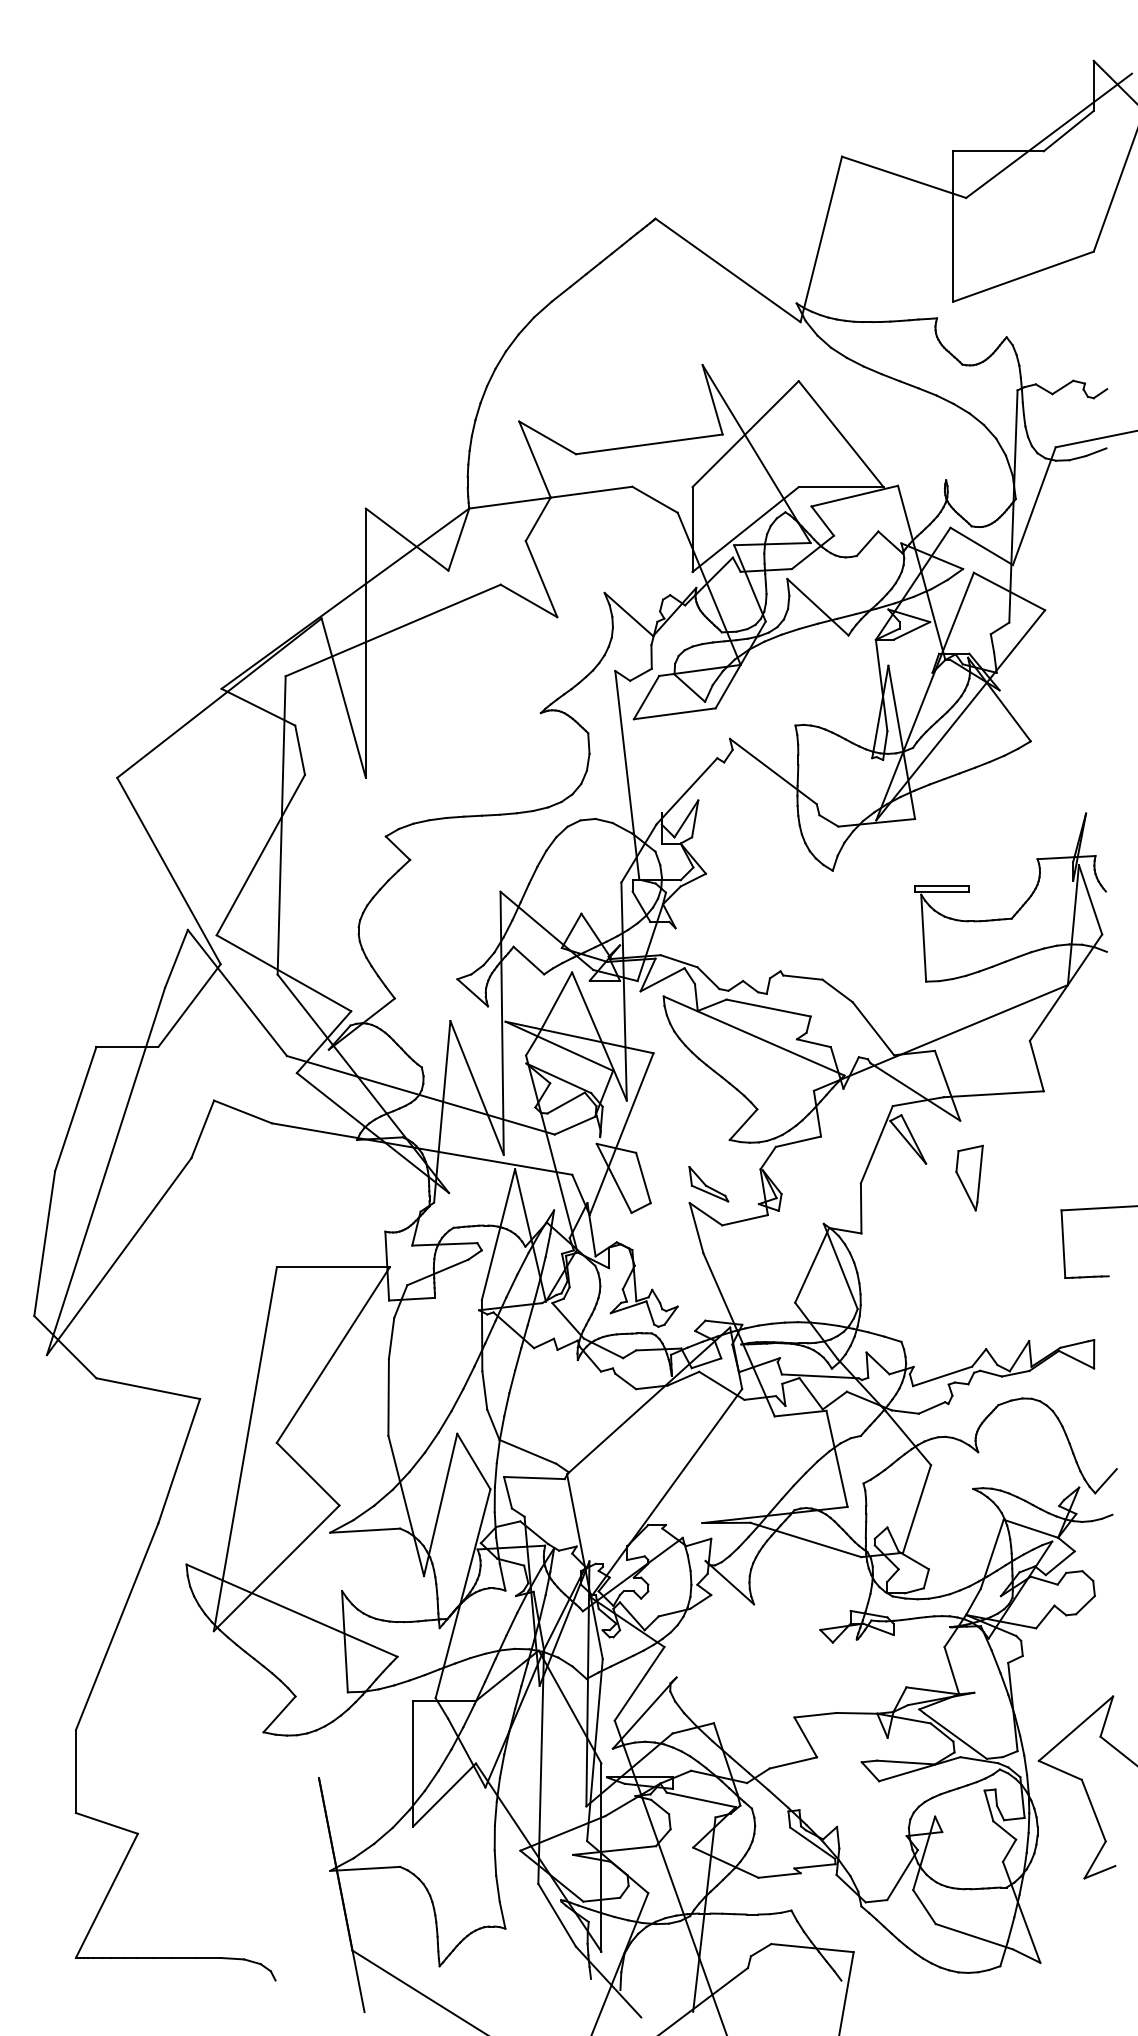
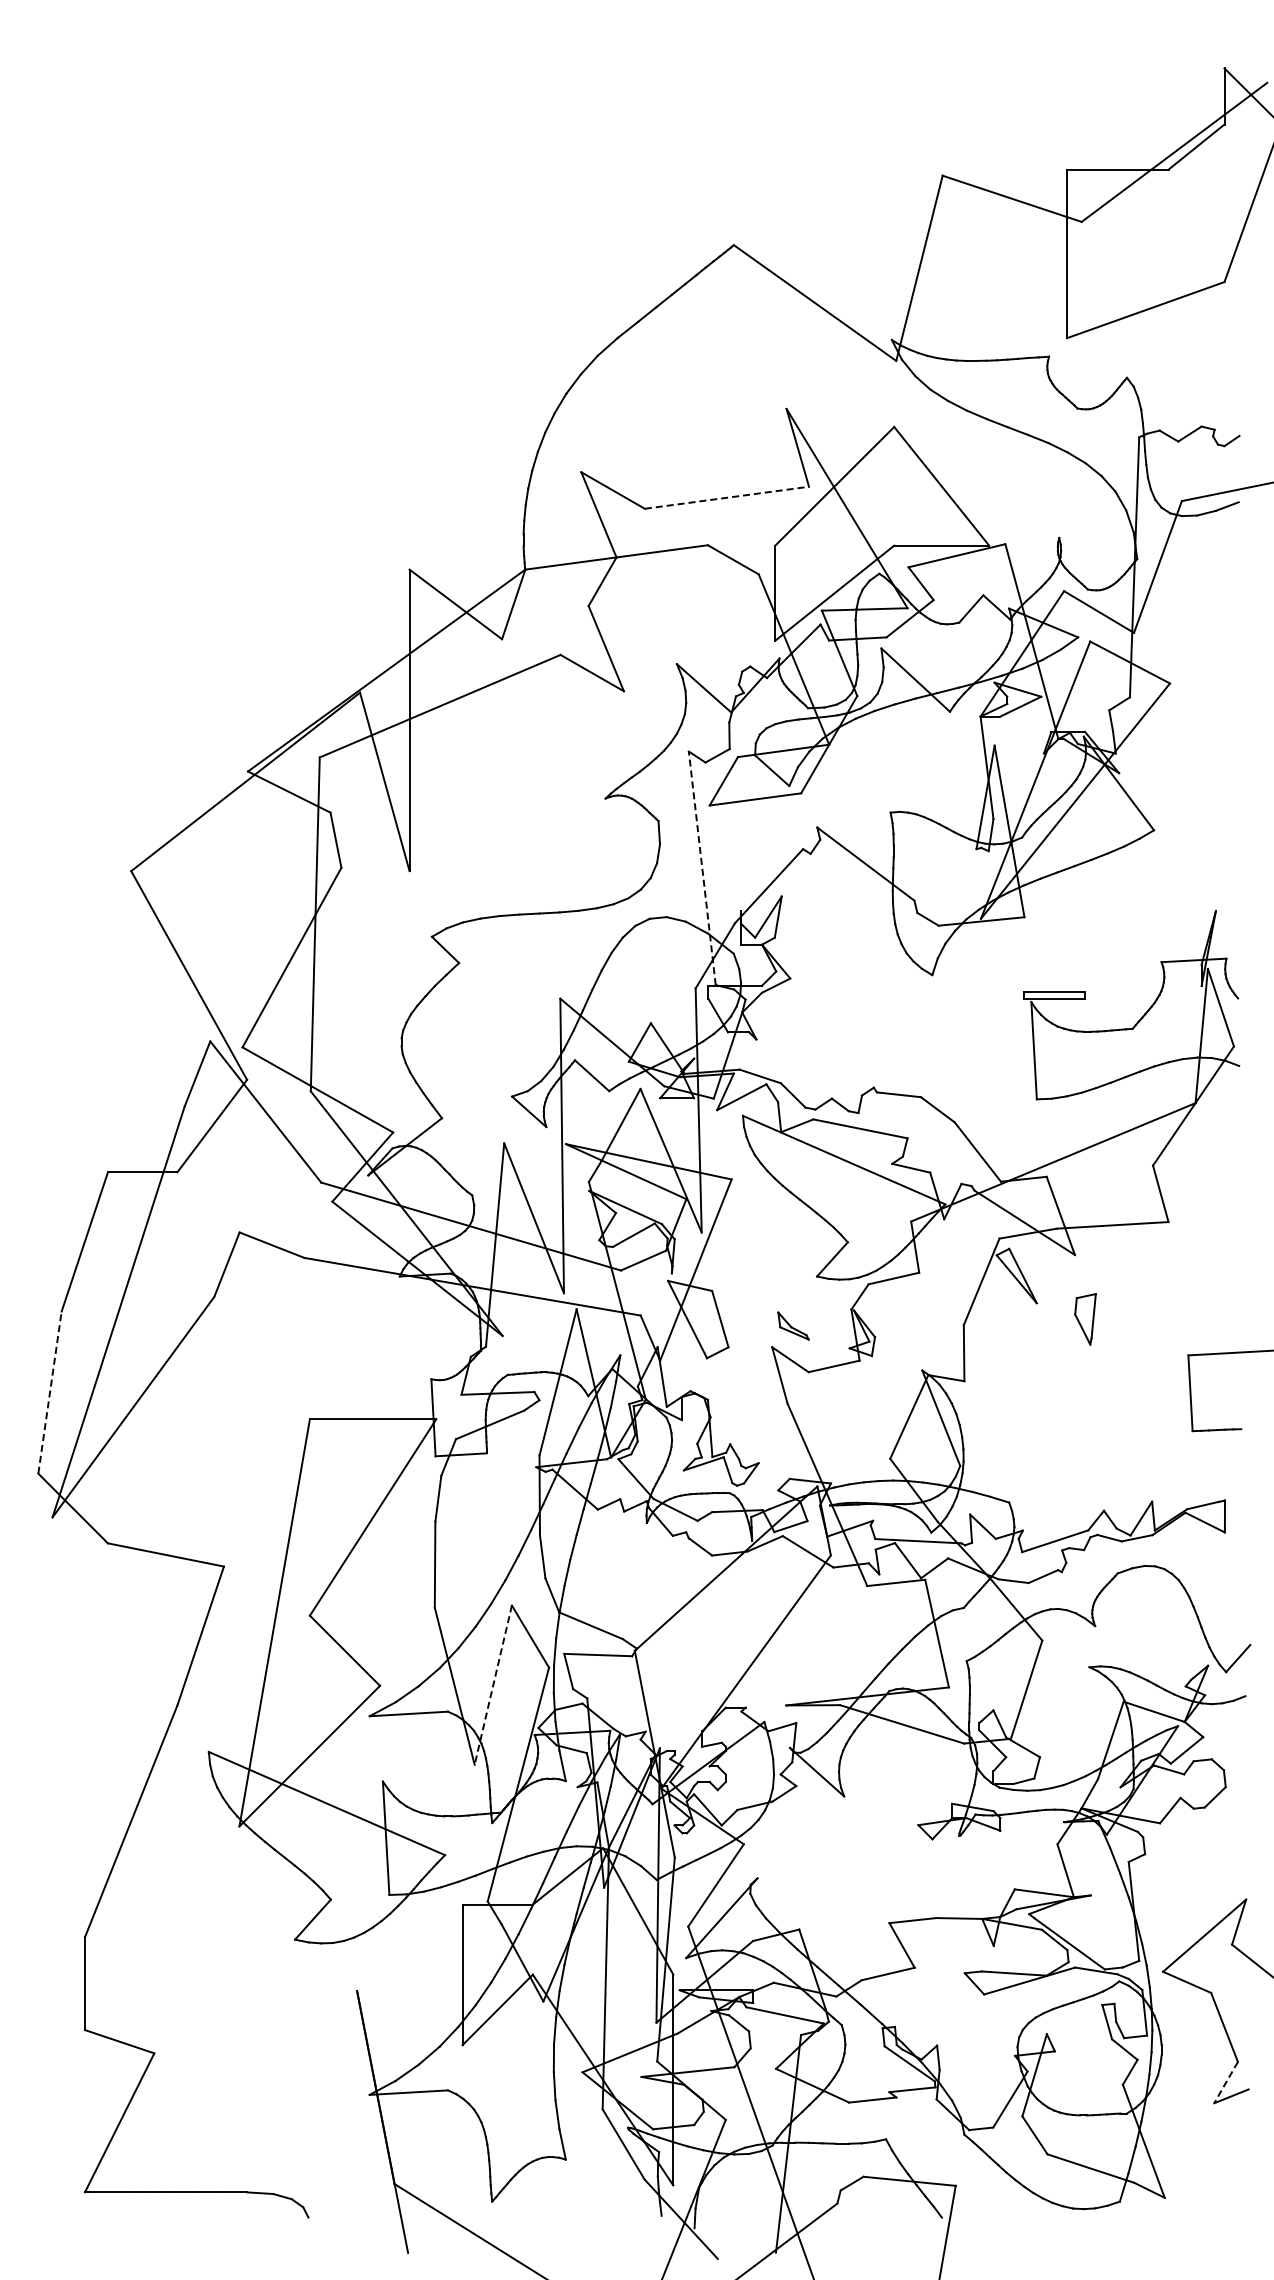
line: (648, 444) -> (726, 497), solid -> dashed
line: (627, 775) -> (702, 868), solid -> dashed
part: (969, 1178) -> (1085, 1319), size x0.7
part: (708, 1183) -> (793, 1325), size x0.7
line: (45, 1243) -> (50, 1392), solid -> dashed
line: (440, 1505) -> (493, 1685), solid -> dashed
line: (1095, 1859) -> (1226, 2082), solid -> dashed

